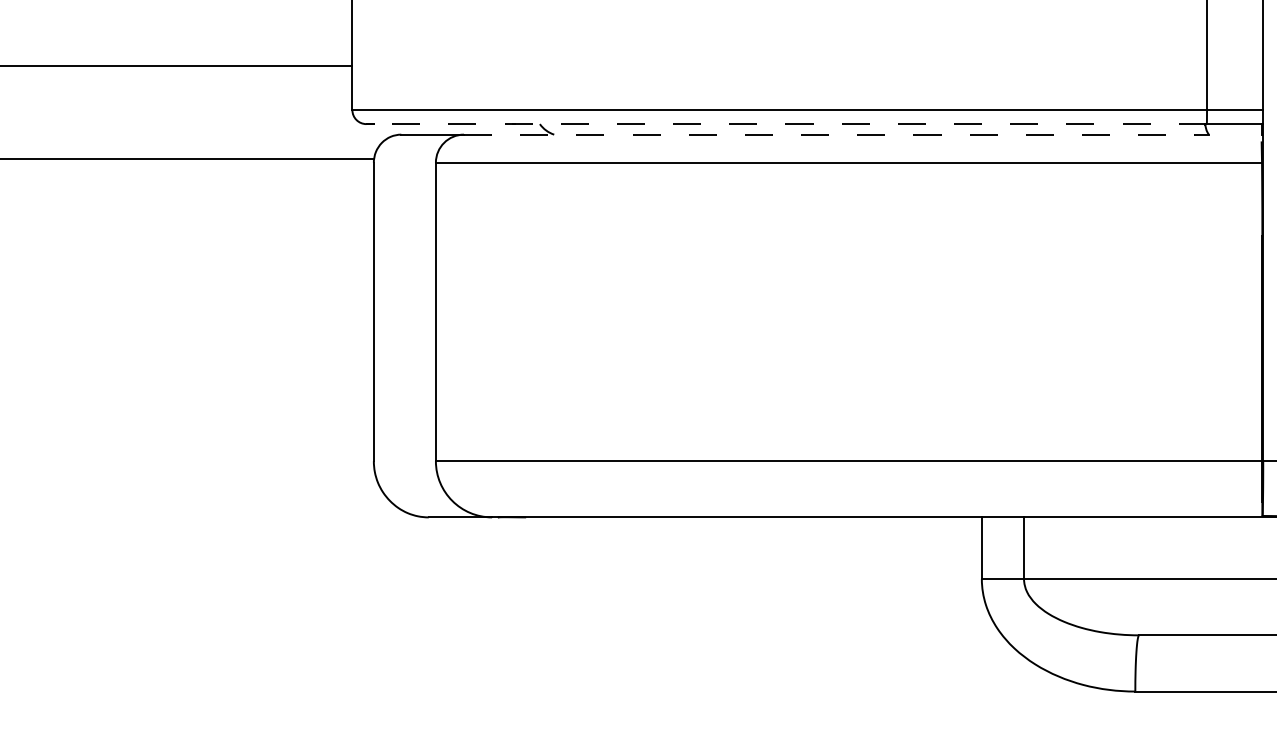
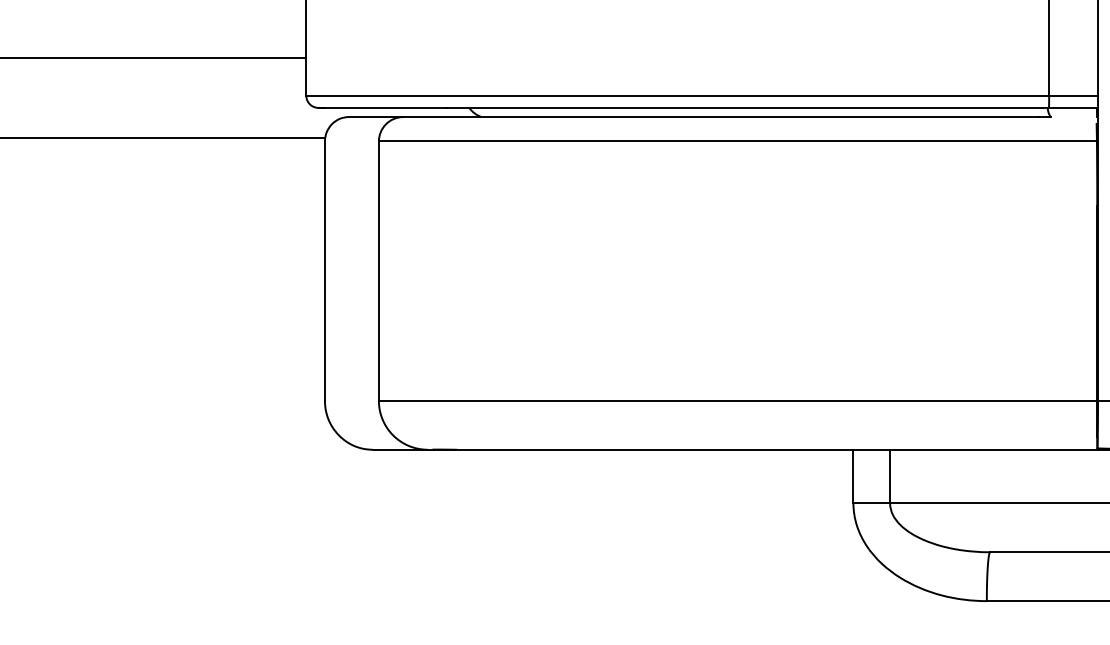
line: (790, 124) -> (687, 108), dashed -> solid
line: (829, 134) -> (721, 116), dashed -> solid

